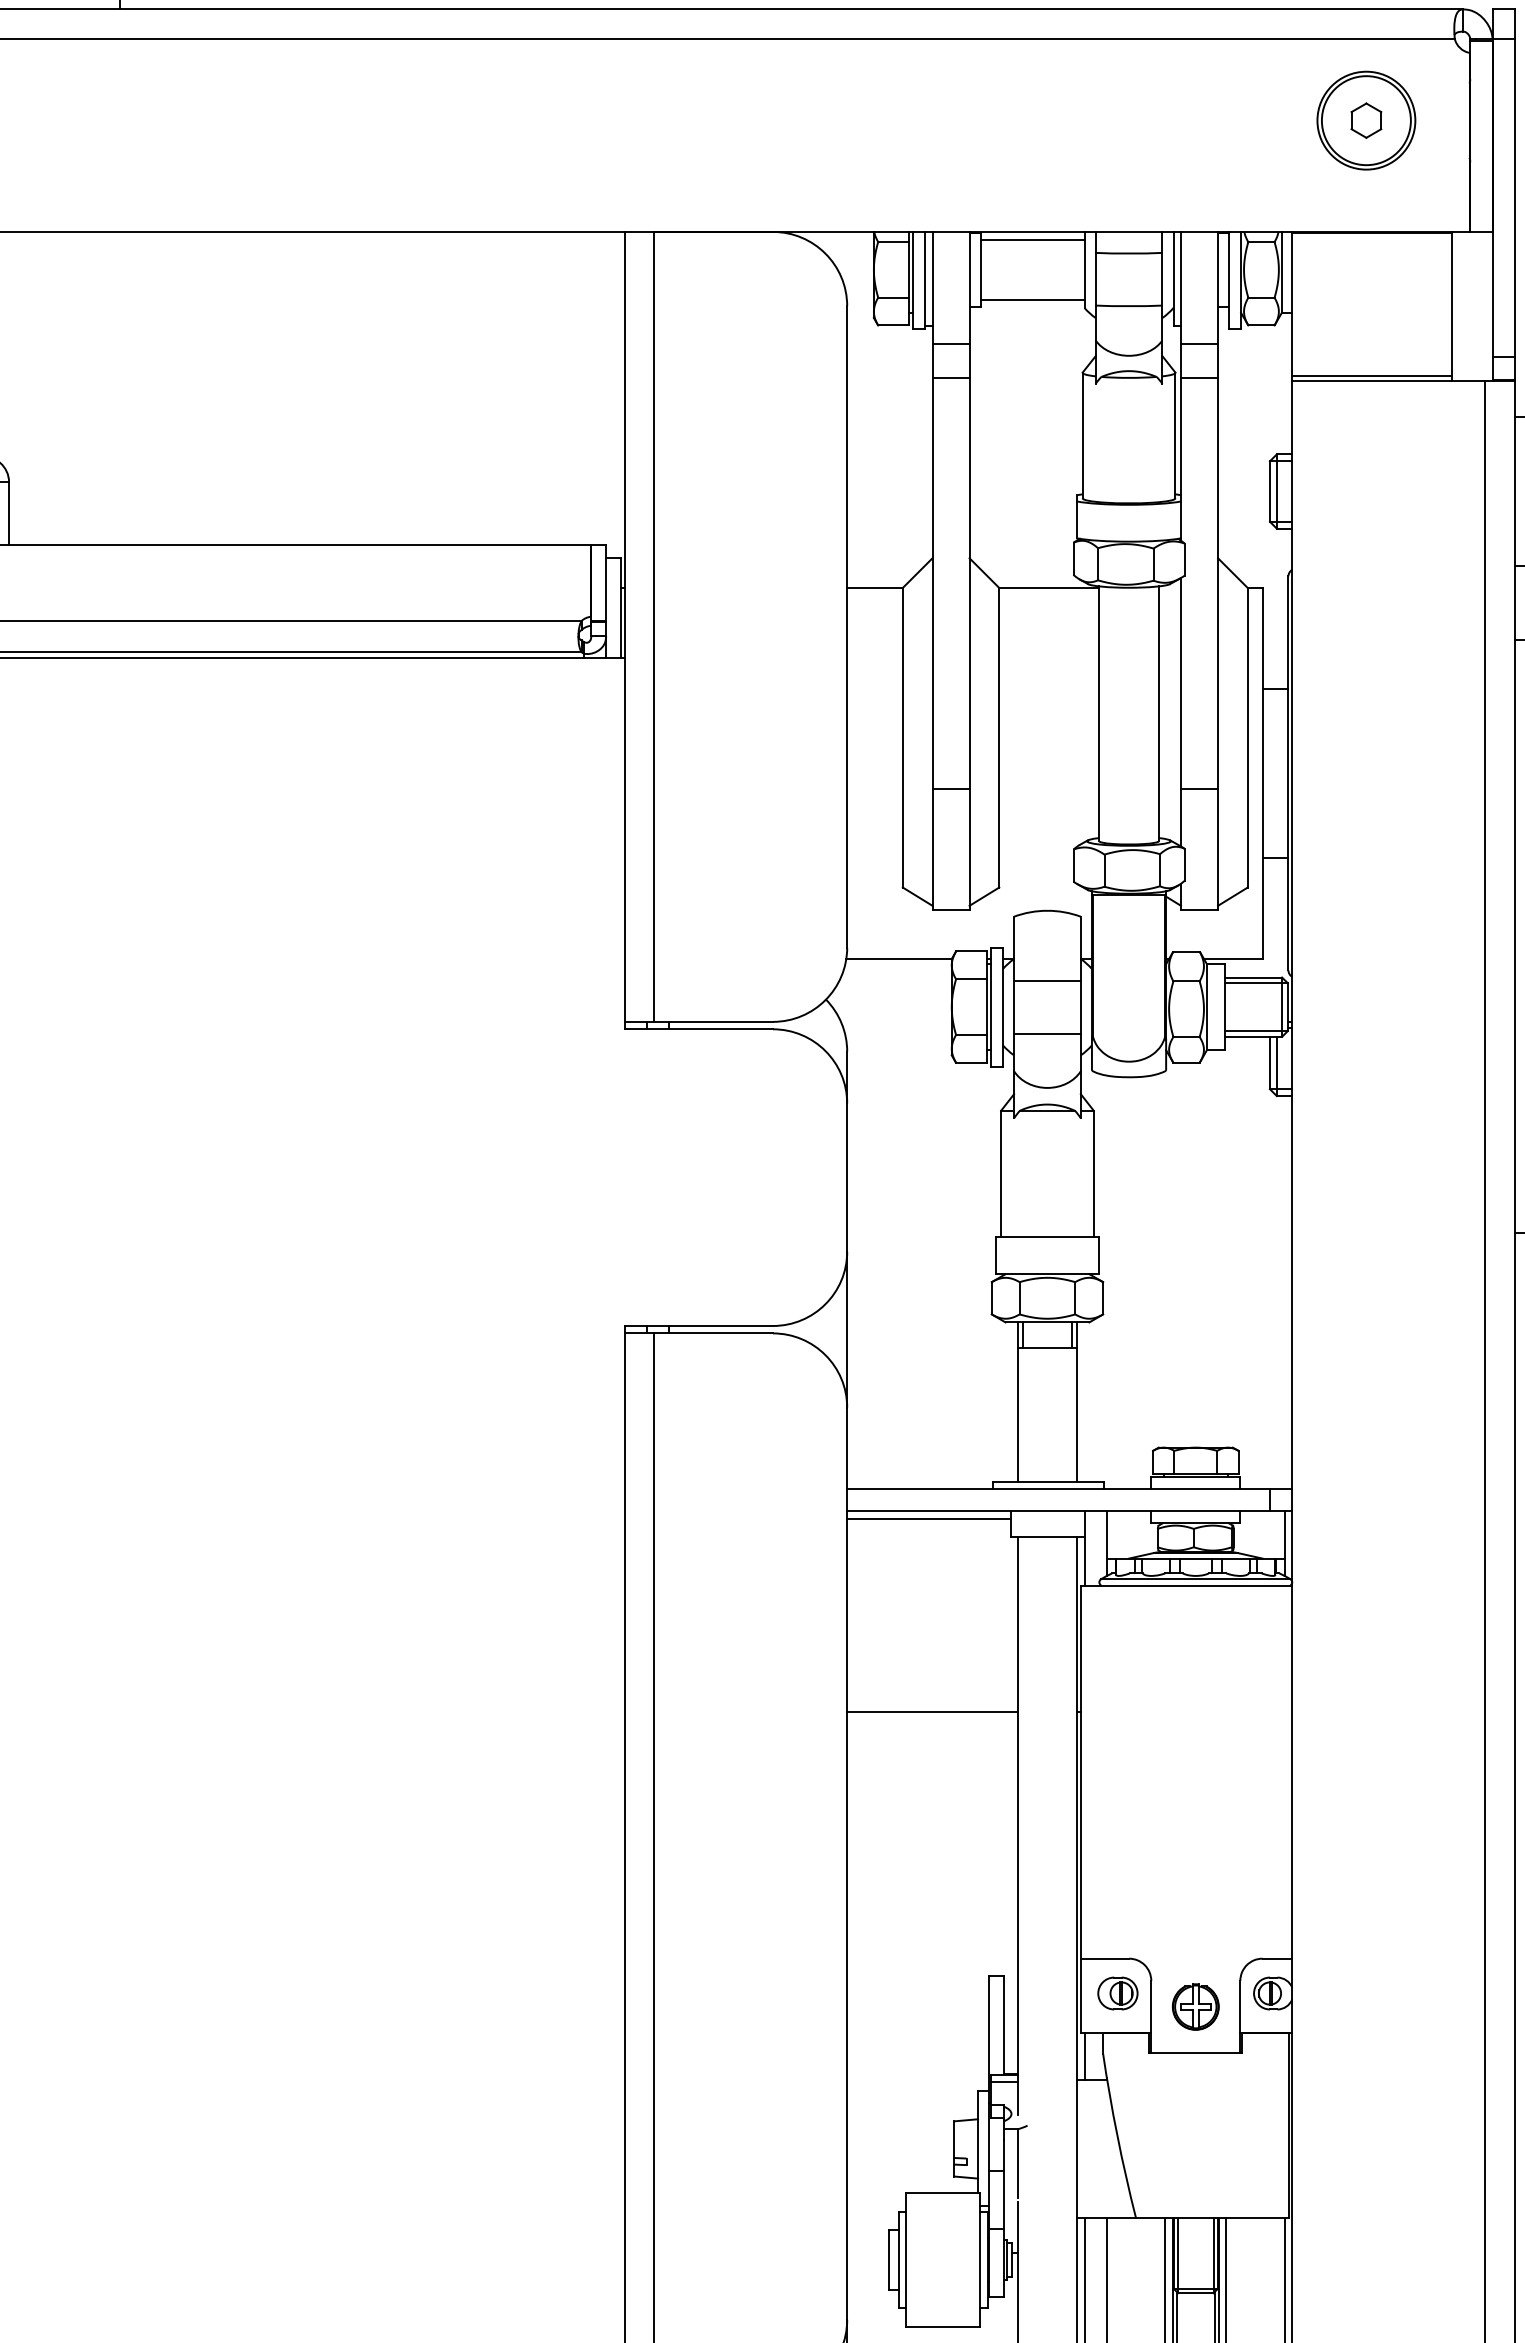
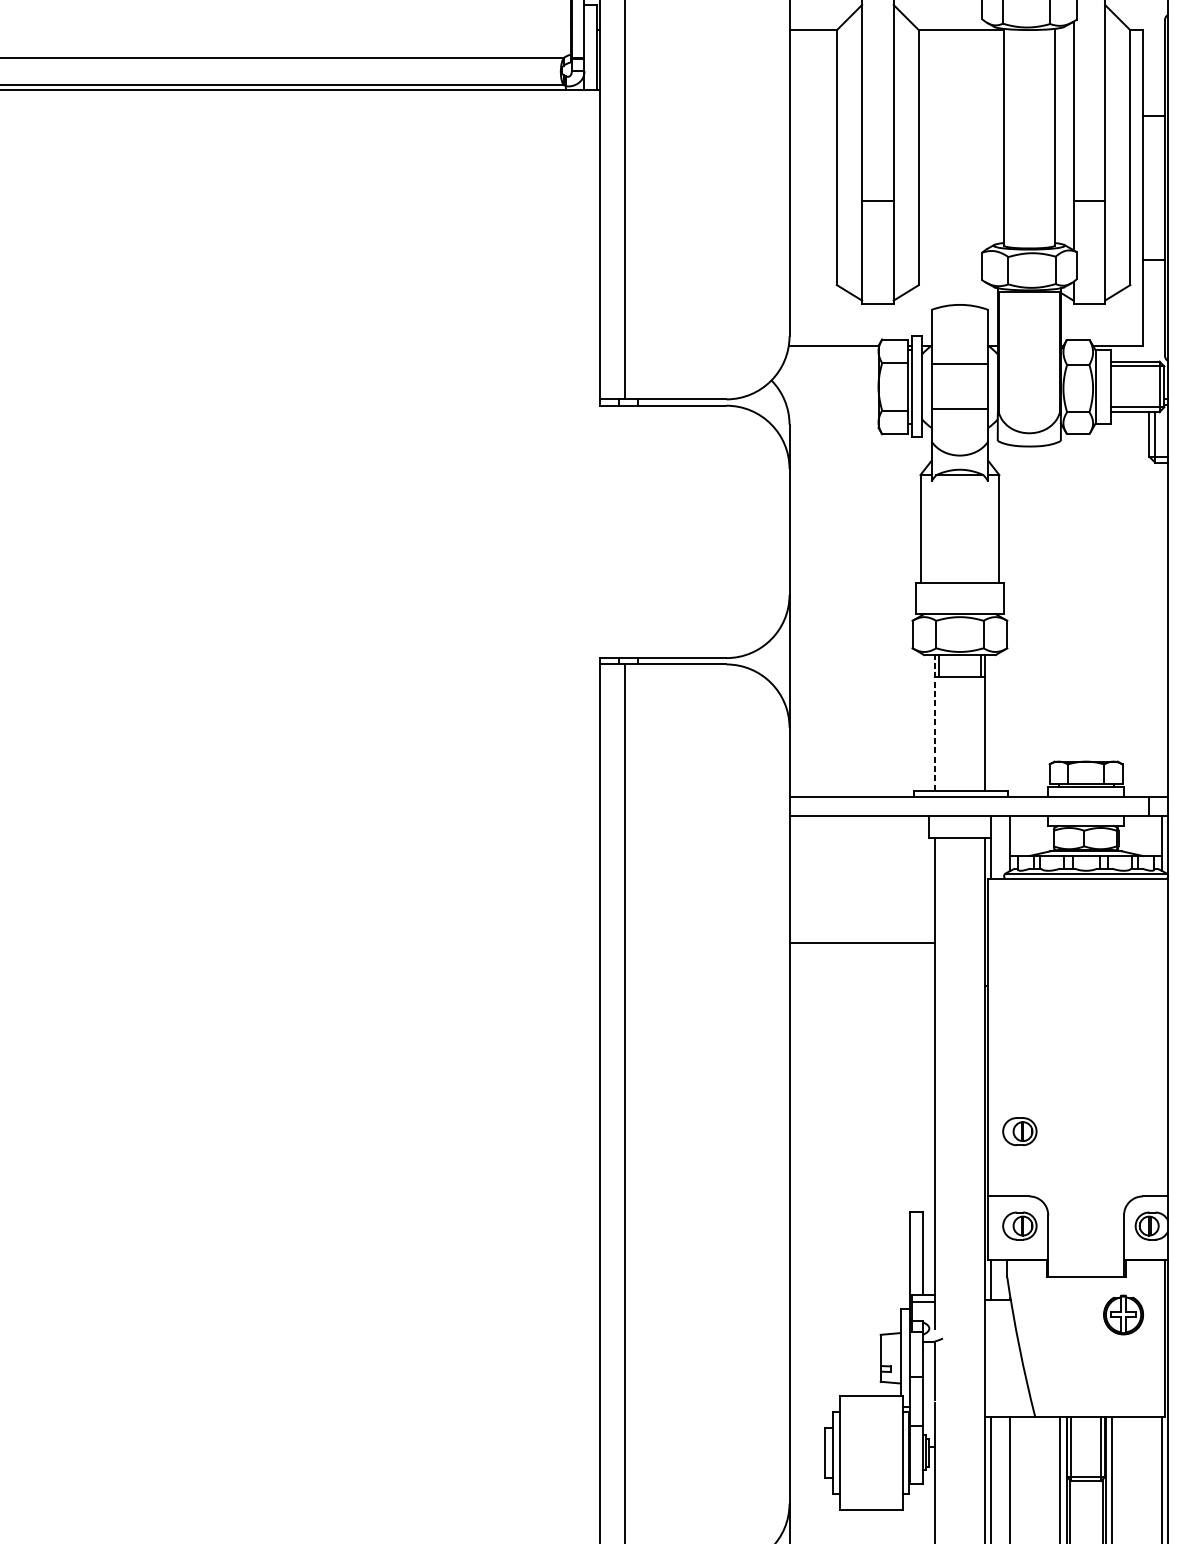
line: (1017, 1402) -> (934, 723), solid -> dashed
line: (928, 1518) -> (858, 821), removed
line: (932, 1711) -> (862, 942), moved
part: (1117, 1882) -> (1019, 1131), added
part: (1195, 2006) -> (1123, 1314), moved

